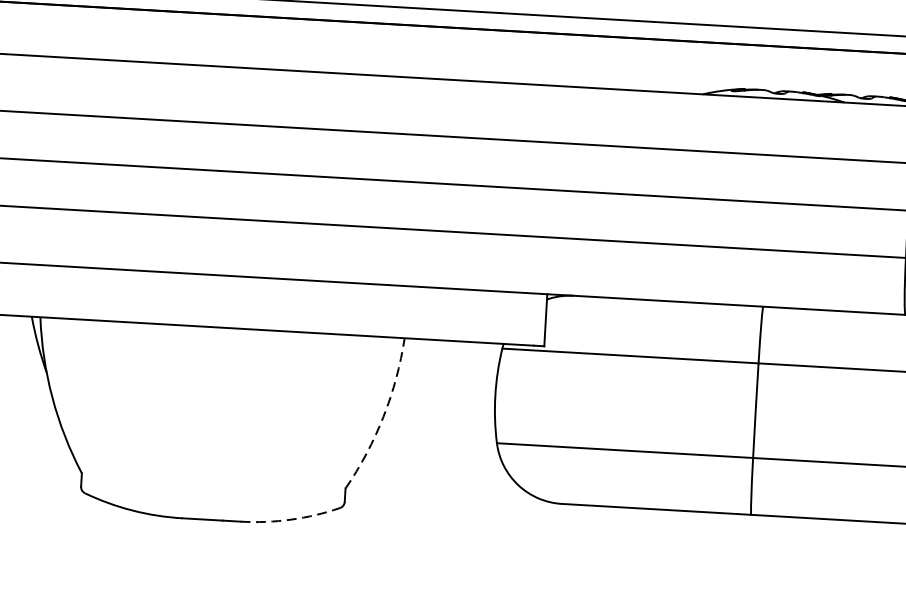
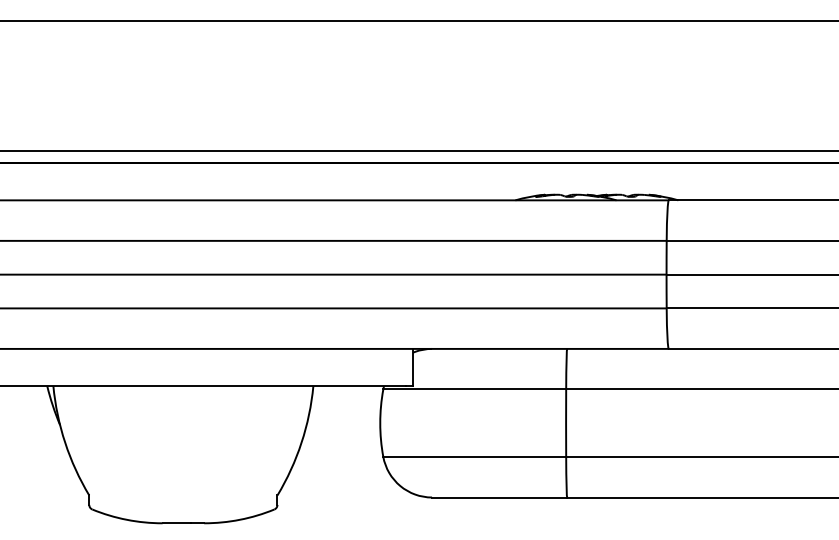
arc: (383, 416) -> (301, 442), dashed -> solid
arc: (290, 519) -> (239, 519), dashed -> solid

